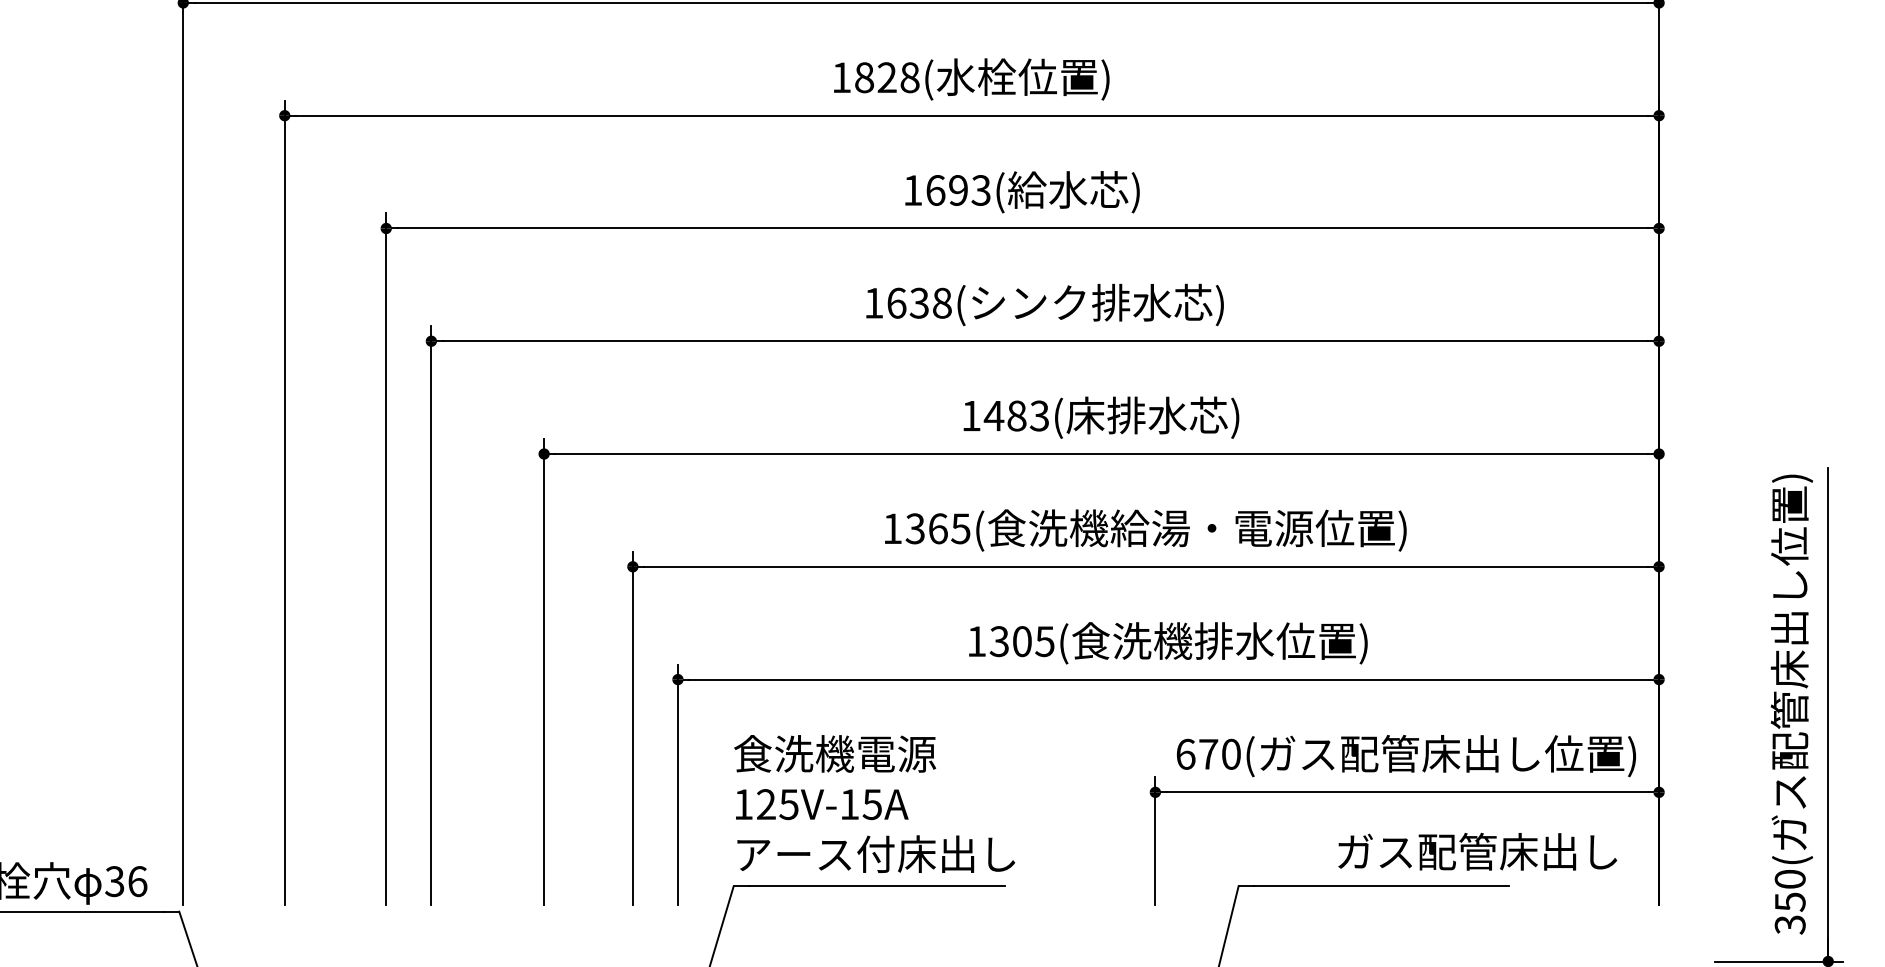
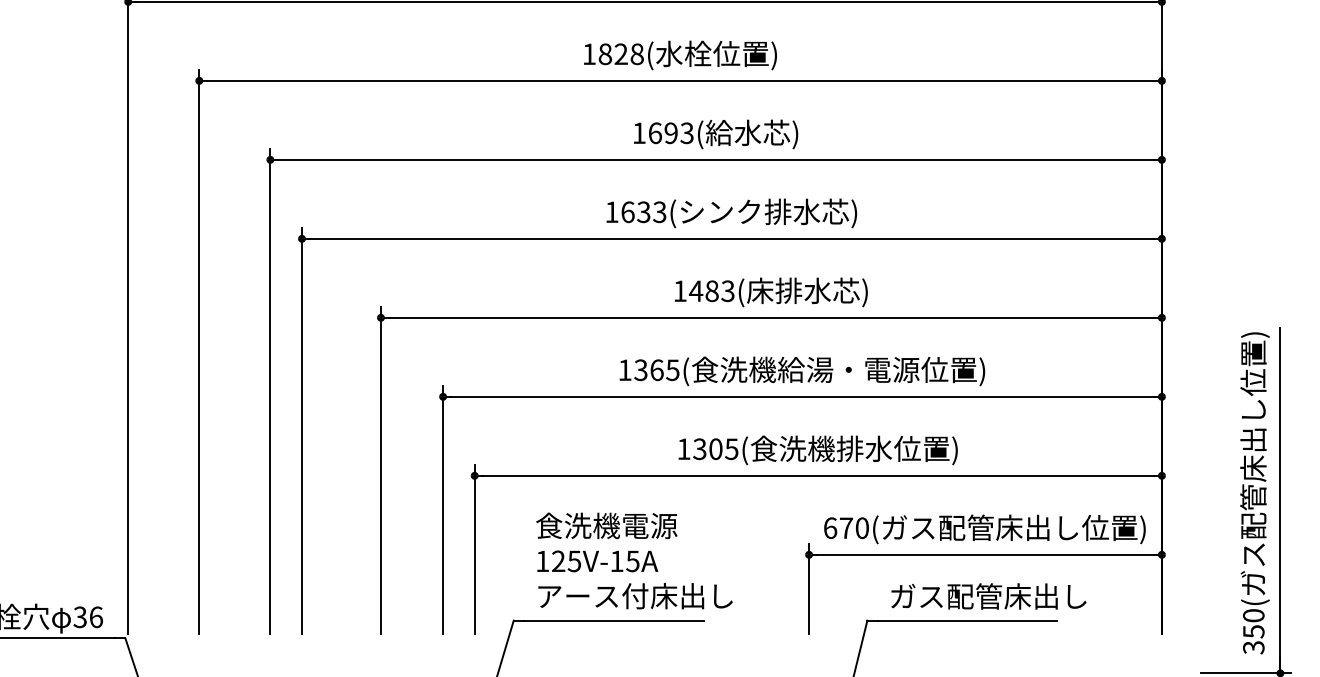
text: (941, 302) -> (659, 211), 1638 -> 1633
text: (874, 803) -> (634, 560), moved
text: (1477, 851) -> (988, 596), moved

